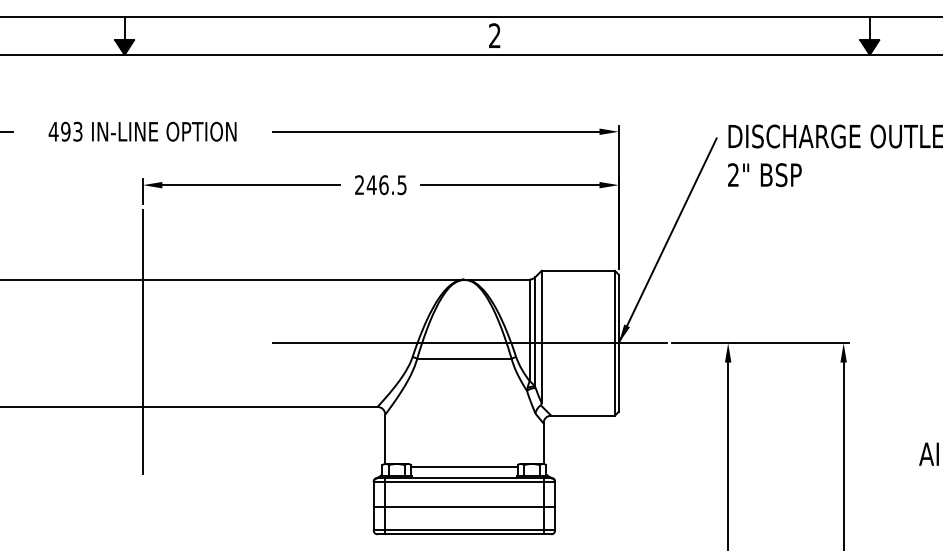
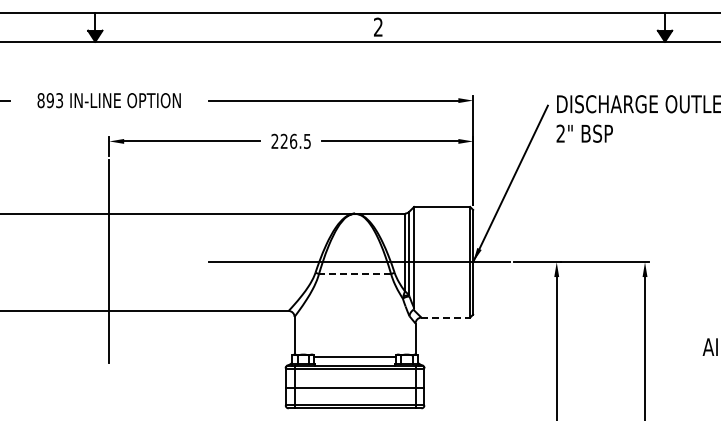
text: (52, 131) -> (40, 100), 493 -> 893
text: (372, 183) -> (284, 140), 246.5 -> 226.5
line: (463, 359) -> (354, 274), solid -> dashed
line: (583, 415) -> (446, 317), solid -> dashed

